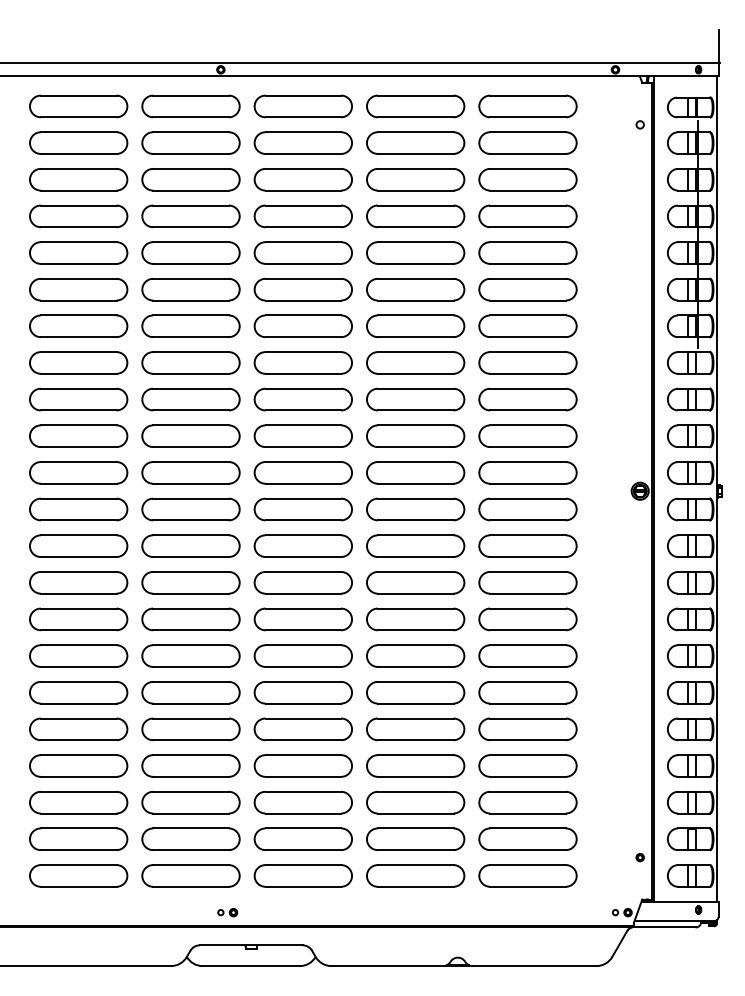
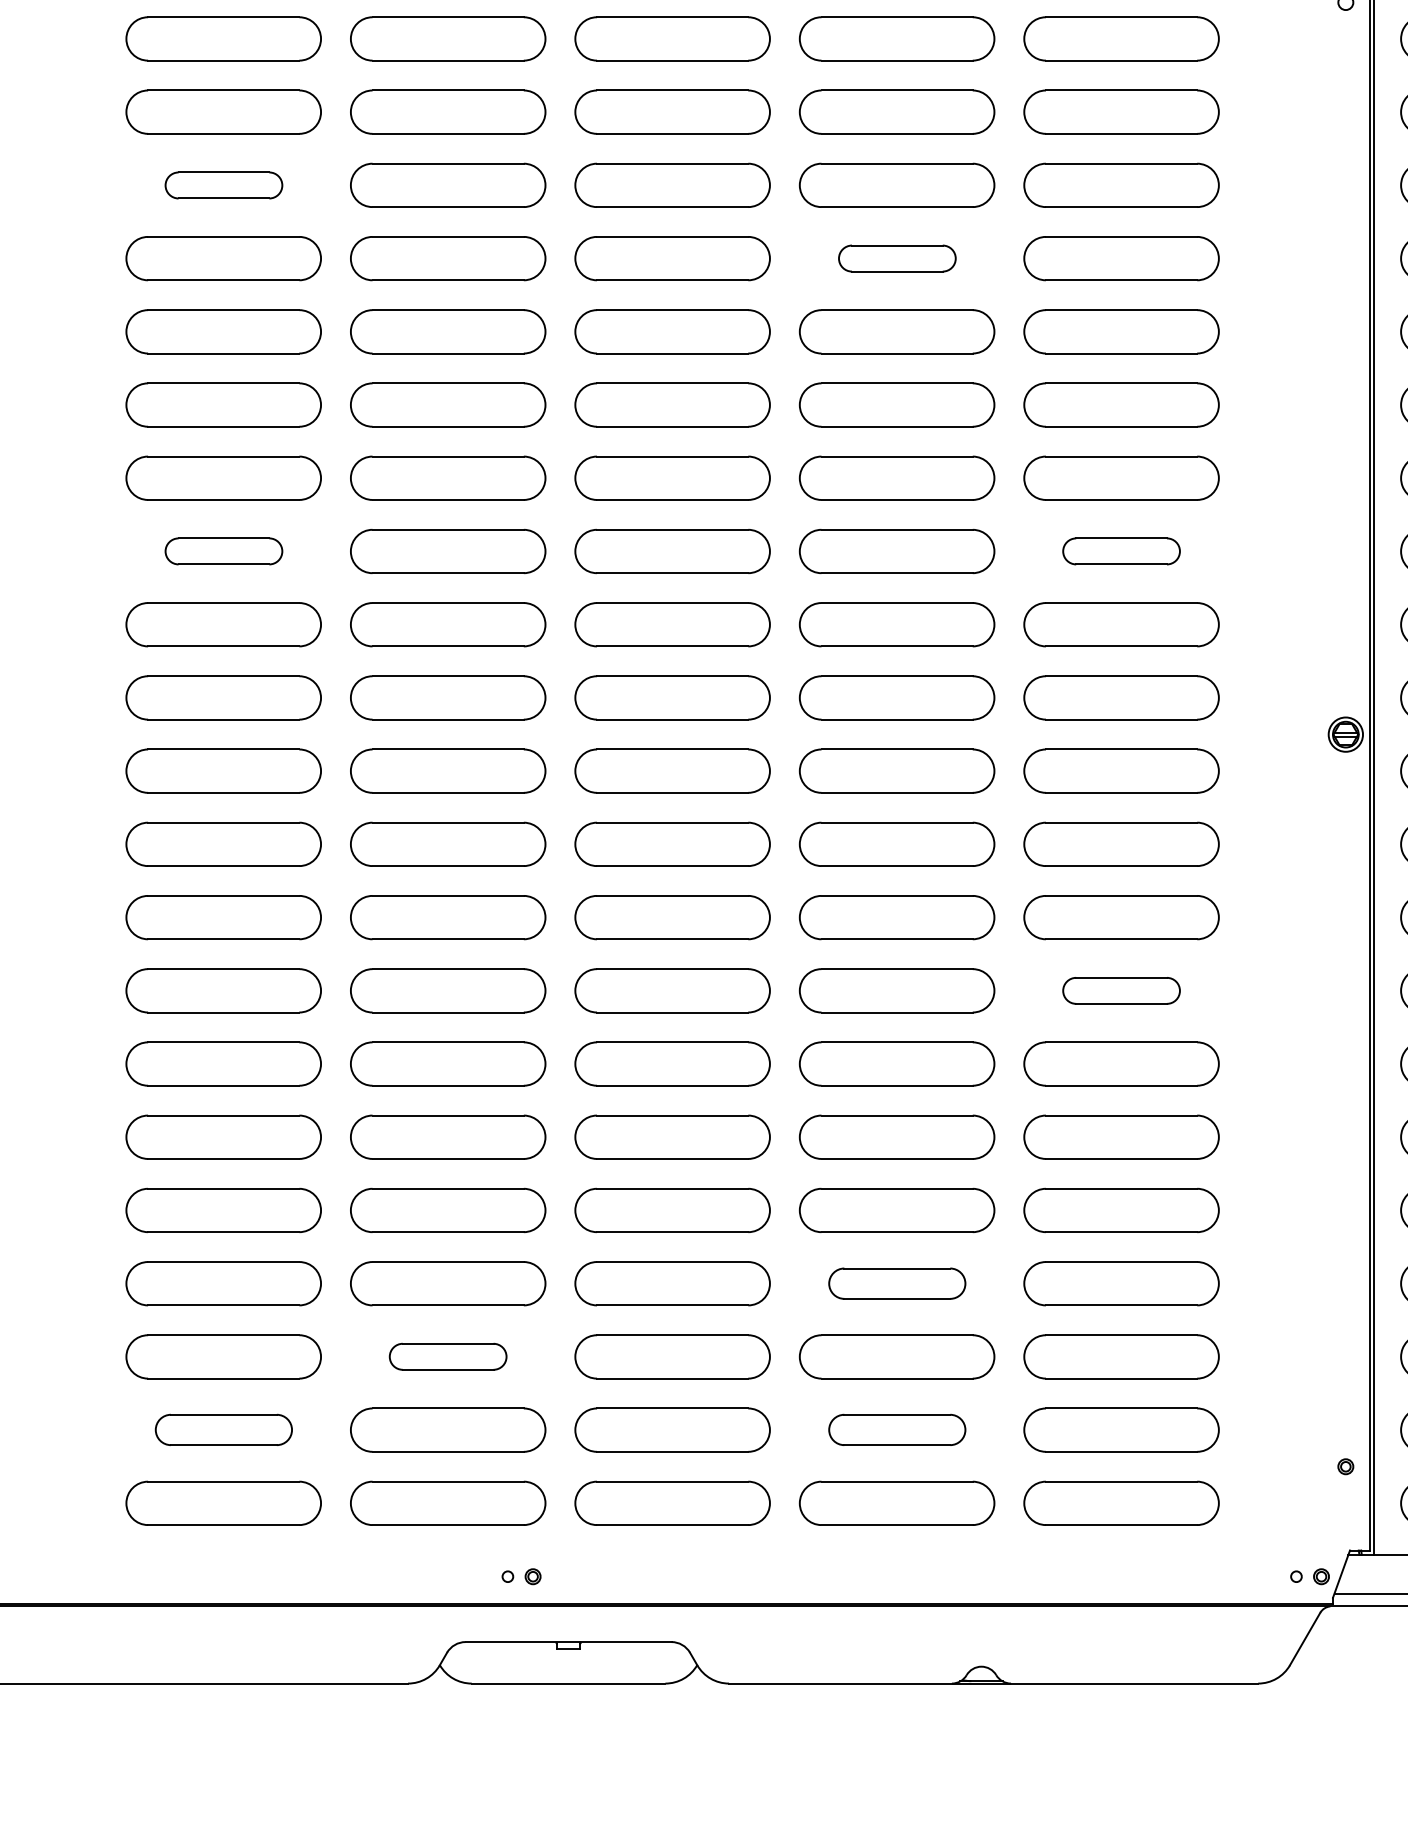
part: (78, 216) -> (223, 185), size x0.6
part: (415, 252) -> (896, 257), size x0.6
part: (78, 399) -> (223, 551), size x0.6
part: (527, 399) -> (1120, 551), size x0.6
part: (527, 619) -> (1120, 990), size x0.6
part: (415, 765) -> (896, 1282), size x0.7
part: (190, 802) -> (447, 1356), size x0.6
part: (78, 838) -> (223, 1428), size x0.7
part: (415, 838) -> (896, 1428), size x0.7

